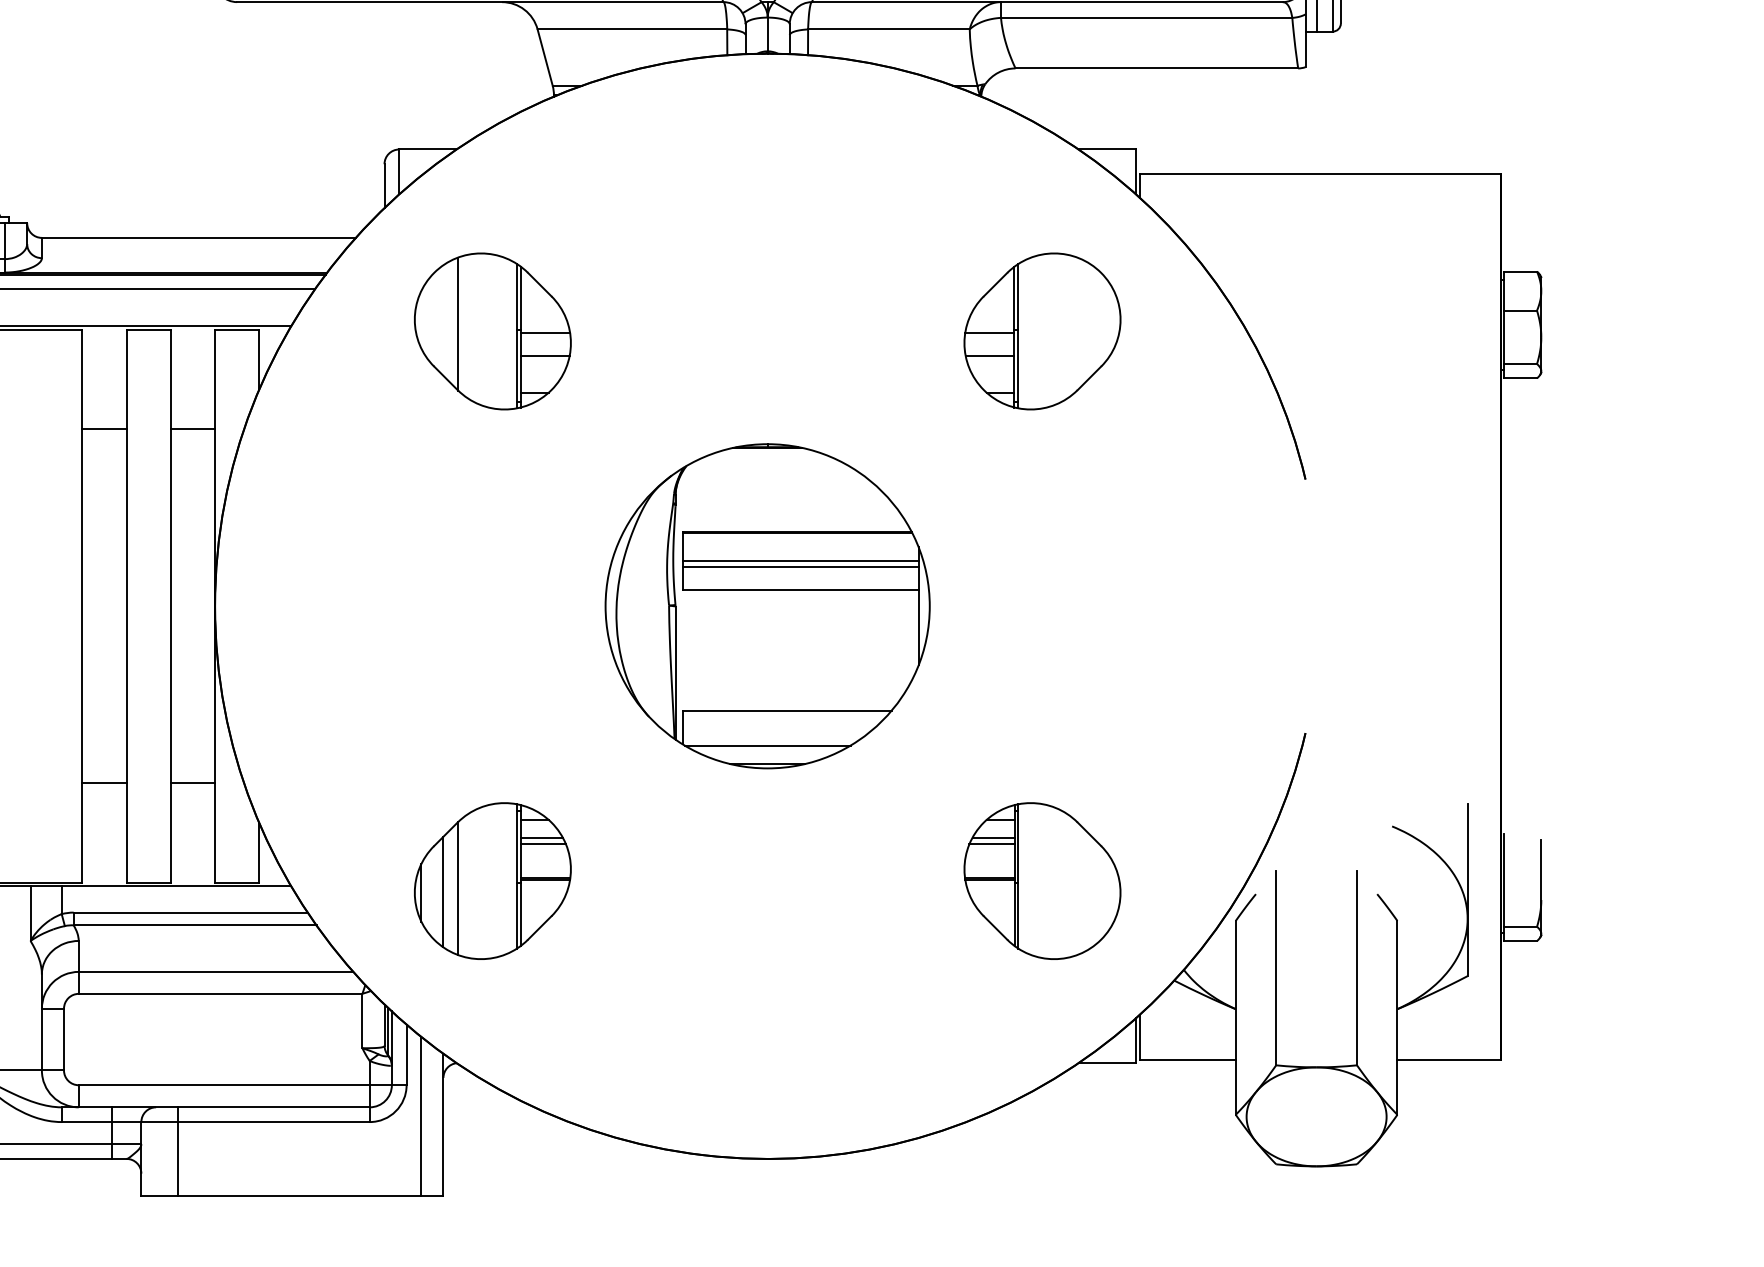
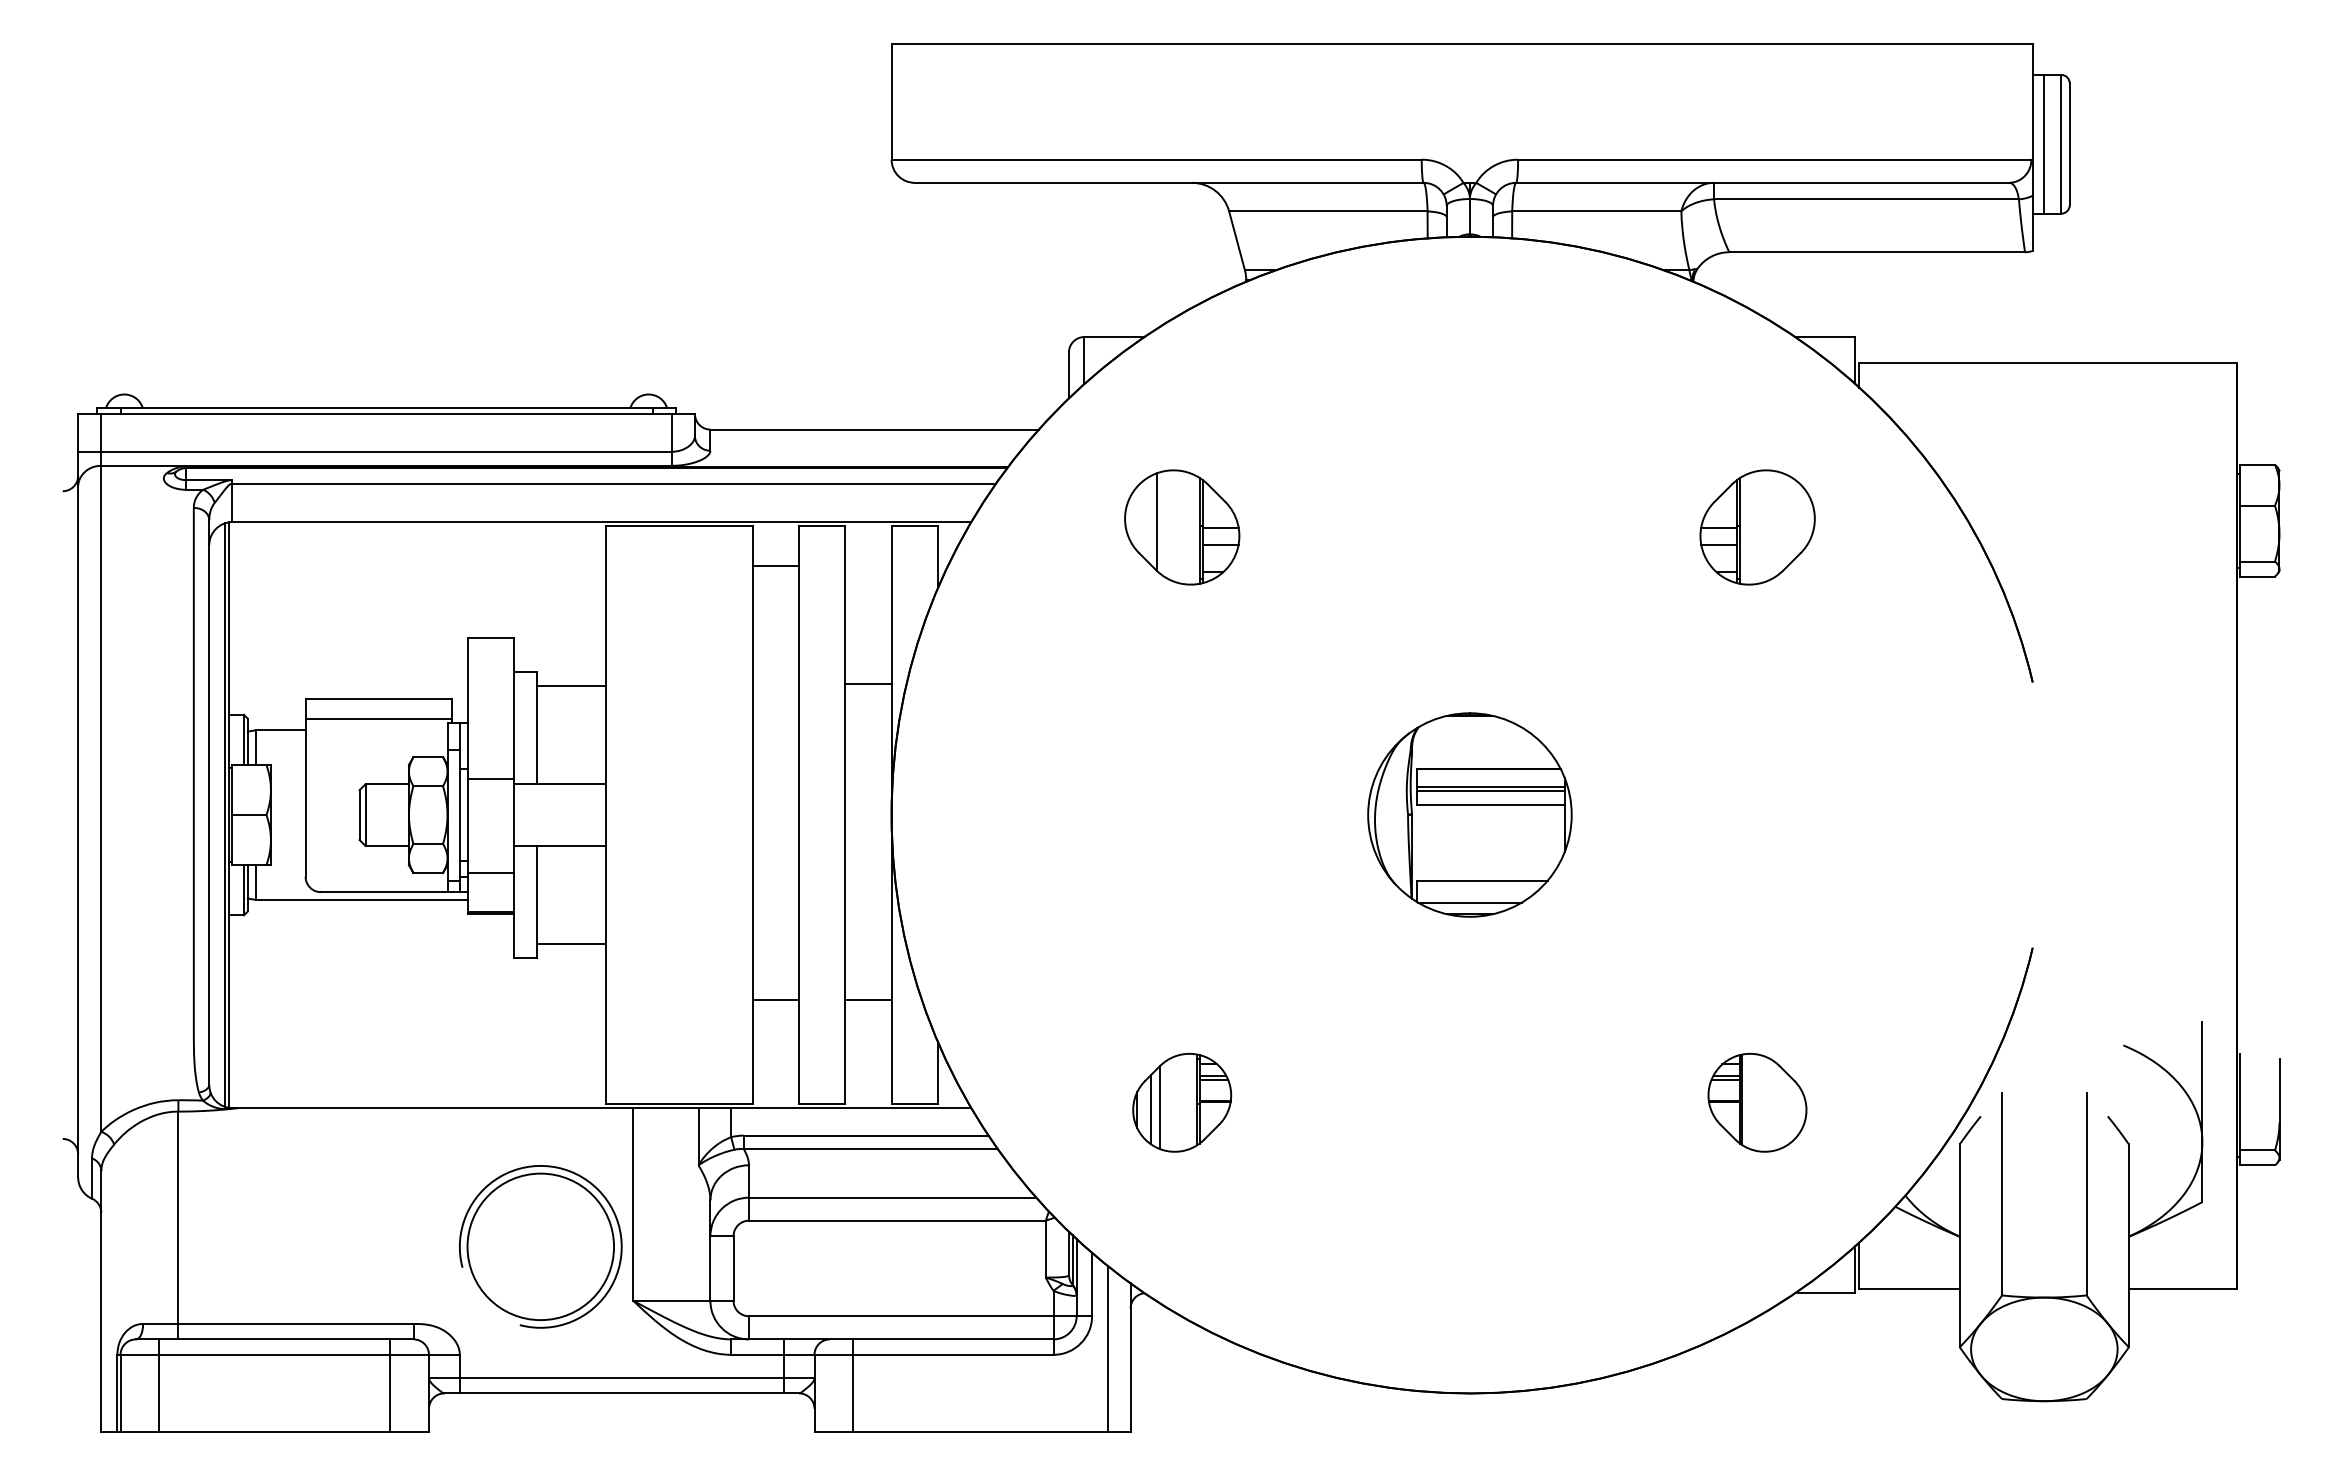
part: (492, 331) -> (1181, 527), size x0.7
part: (1042, 331) -> (1757, 527), size x0.7
line: (104, 429) -> (775, 566), moved
line: (192, 429) -> (868, 684), moved
part: (767, 605) -> (1469, 814), size x0.6
part: (492, 880) -> (1181, 1102), size x0.6
part: (1042, 880) -> (1757, 1102), size x0.6

